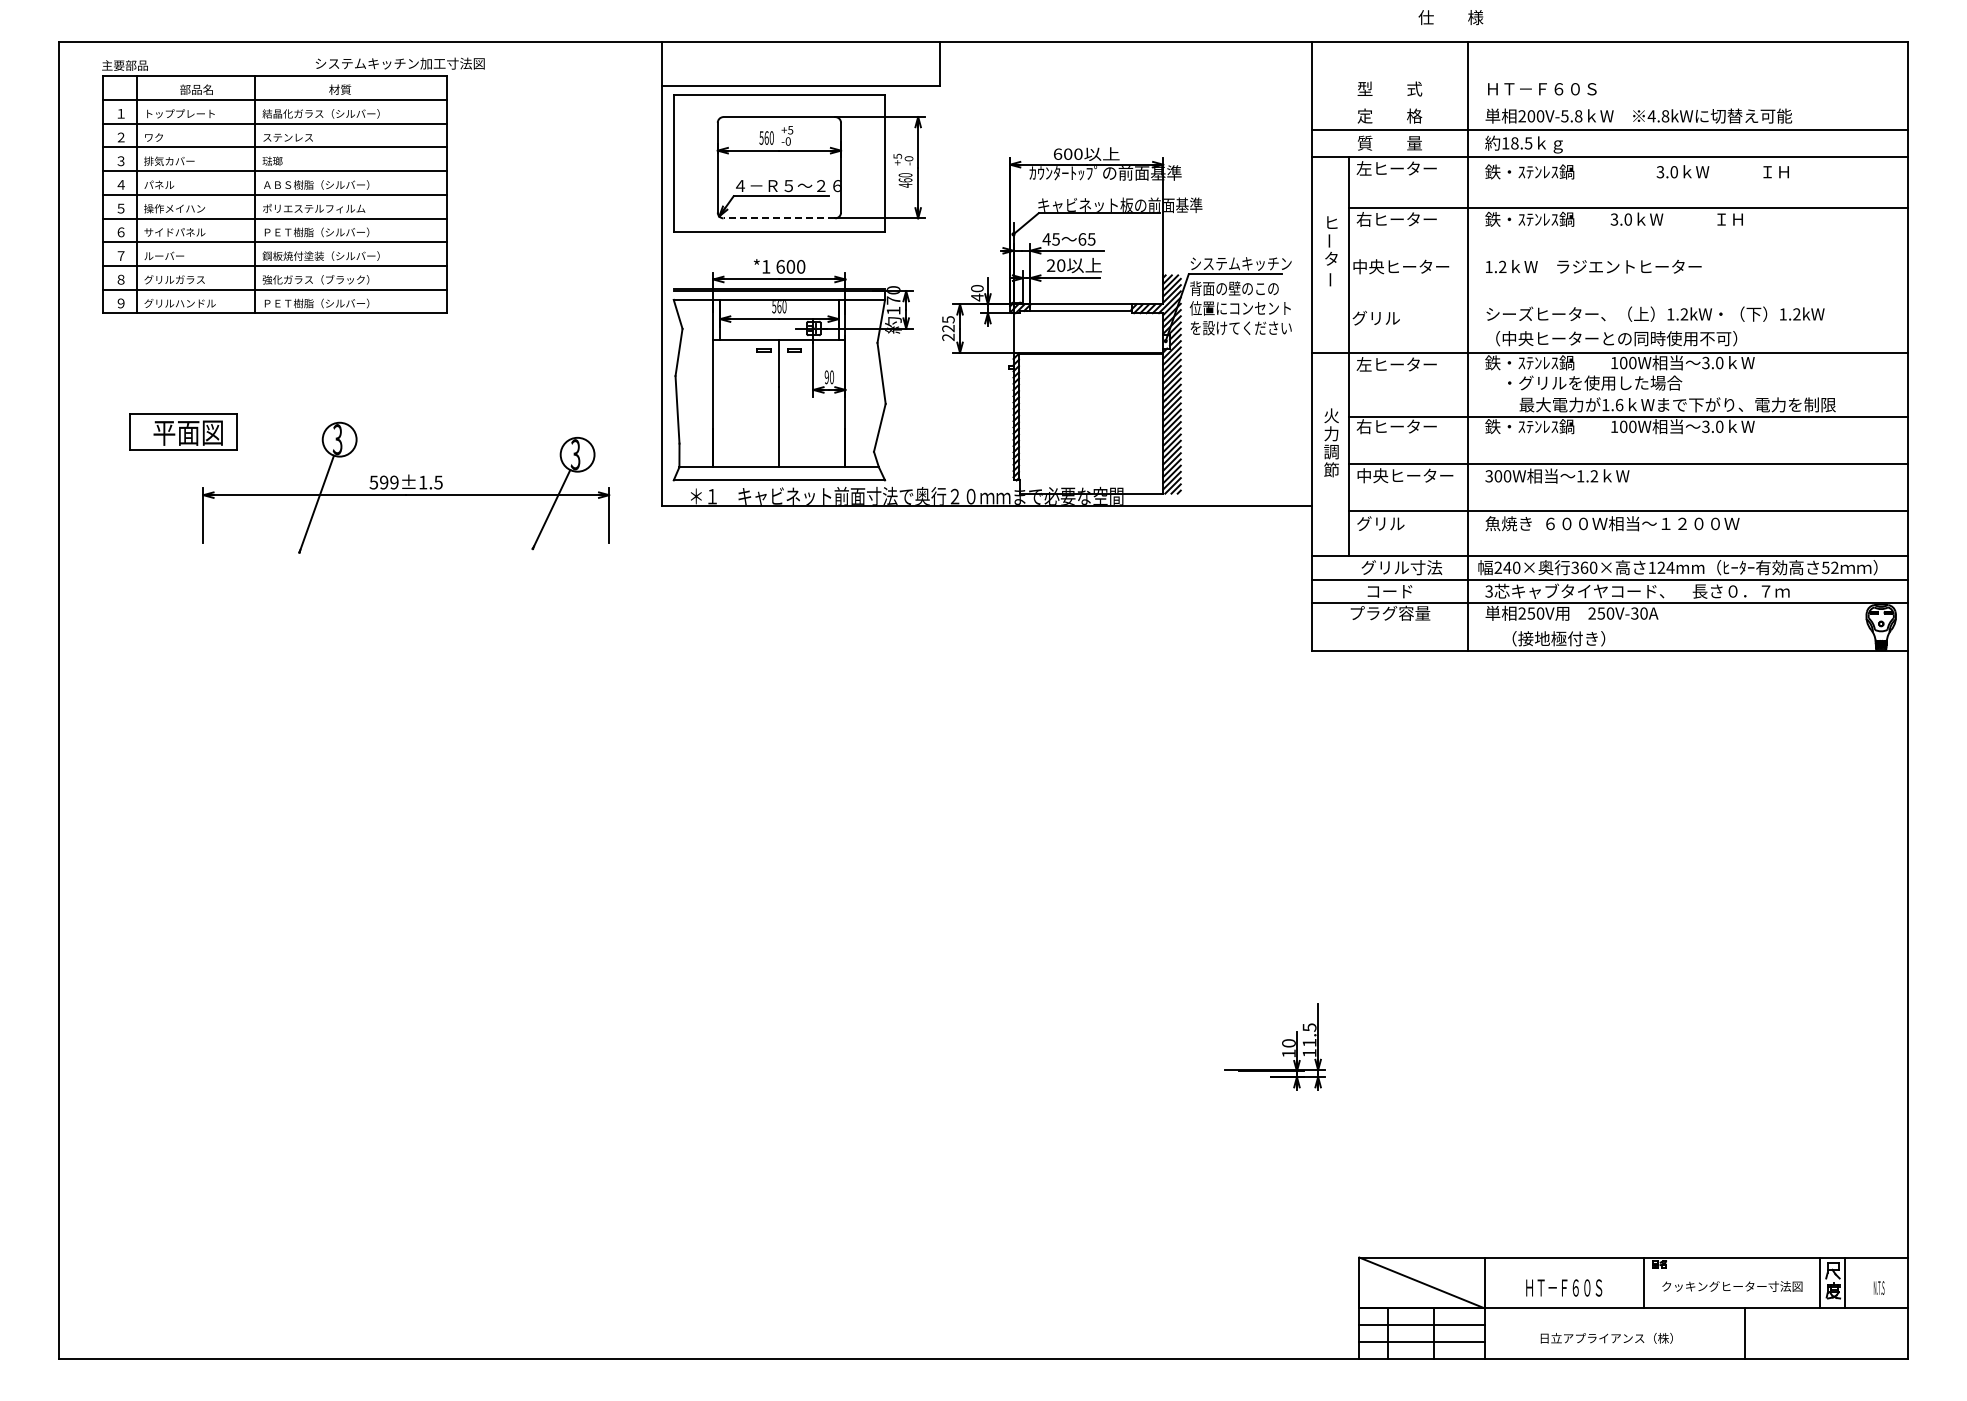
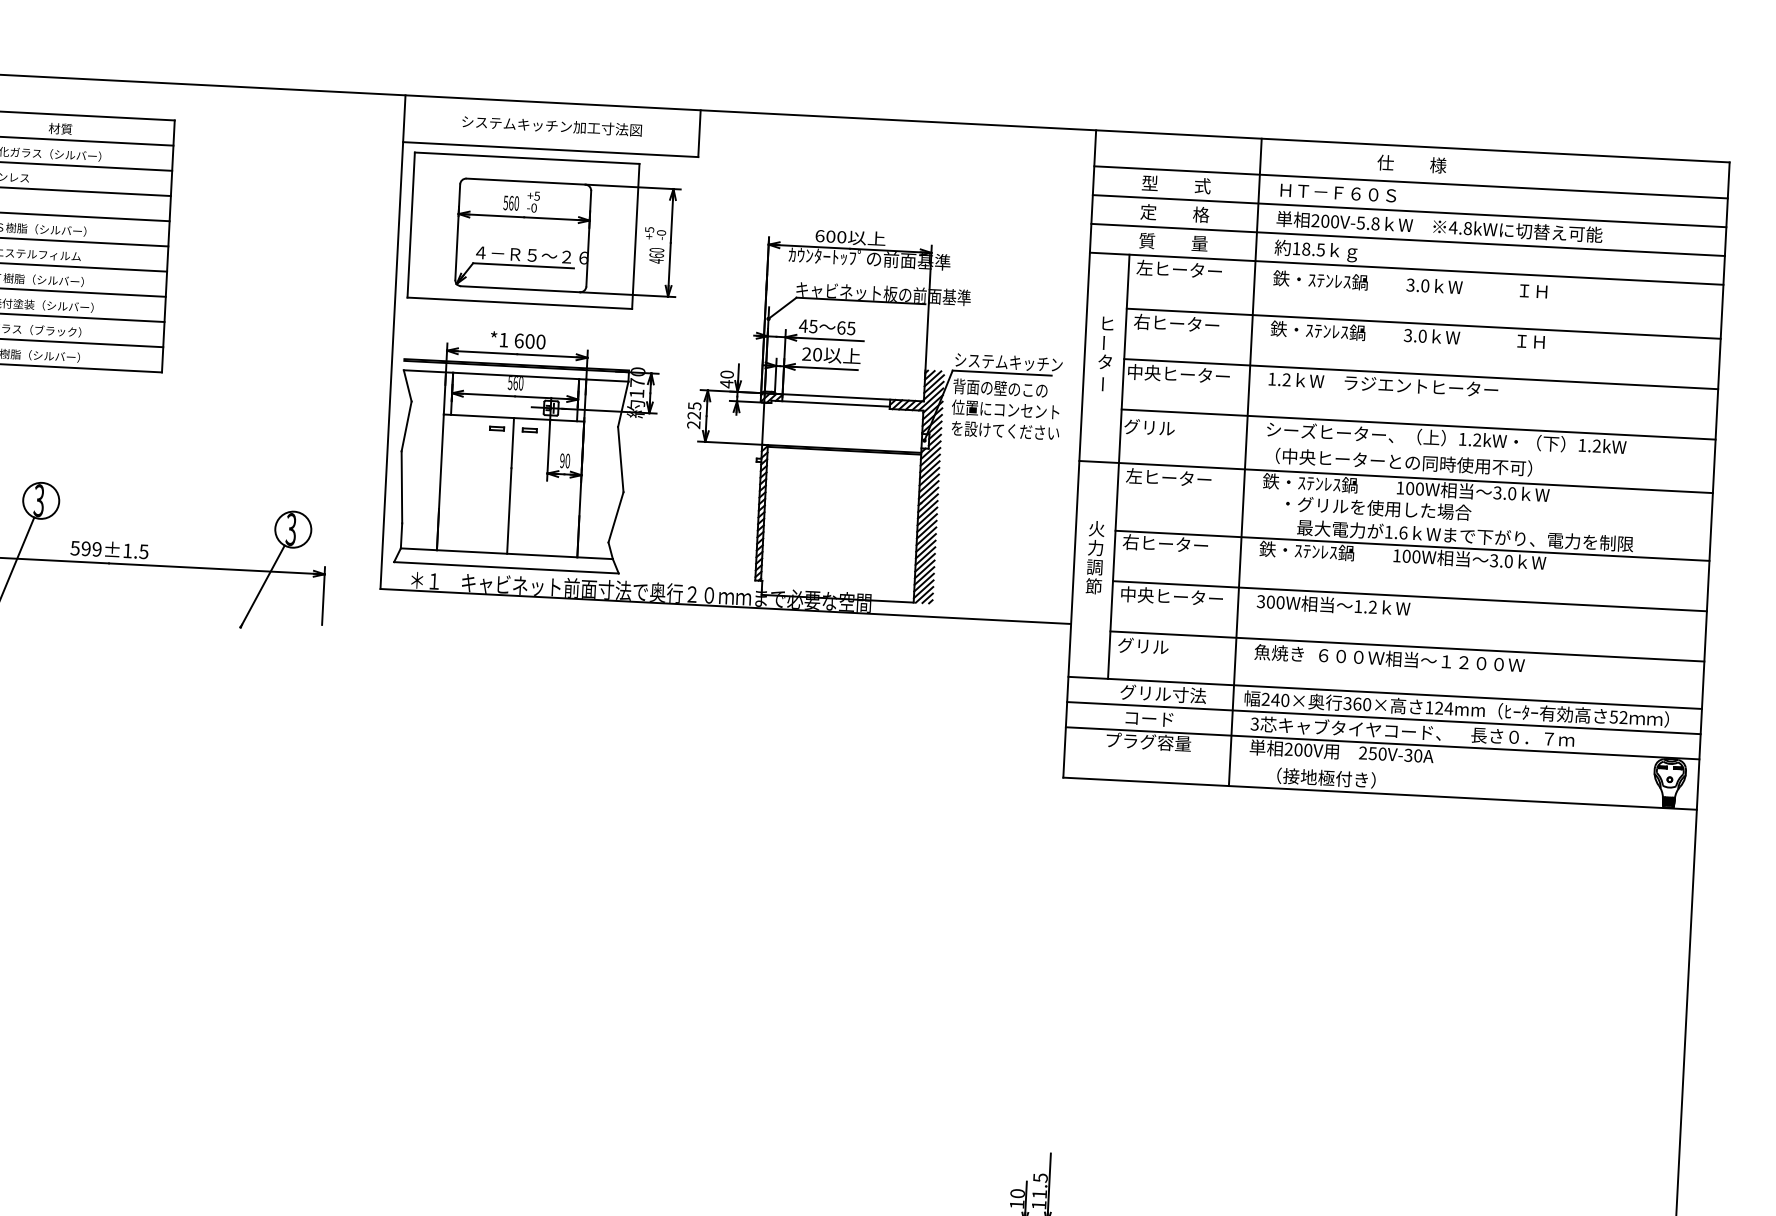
text: (1450, 17) -> (1411, 164), moved
text: (400, 63) -> (552, 125), moved
line: (1609, 75) -> (1410, 182), added
line: (1609, 102) -> (1409, 210), added
text: (1722, 171) -> (1476, 287), moved
line: (779, 218) -> (520, 289), dashed -> solid
line: (1628, 255) -> (1421, 374), added
line: (1628, 302) -> (1418, 424), added
text: (1531, 613) -> (1298, 749), 250V -> 200V

